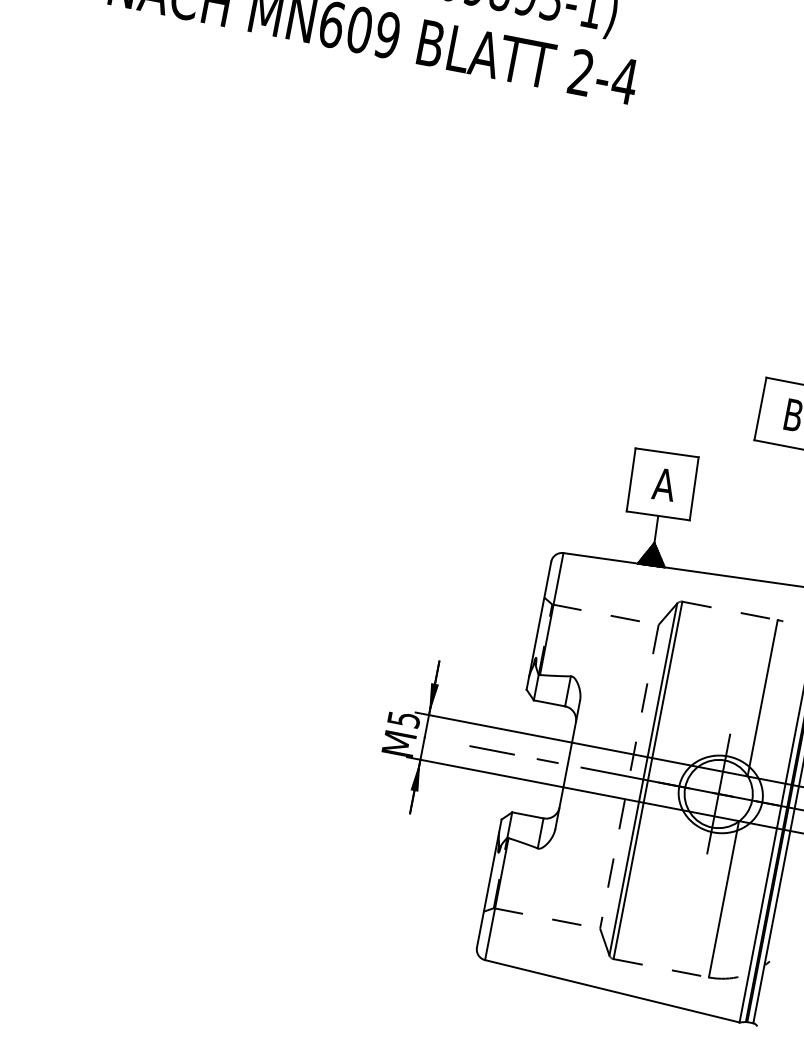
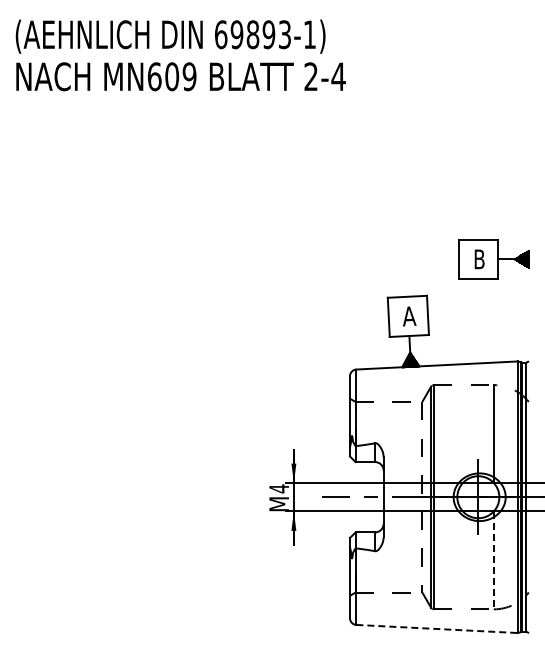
text: (404, 719) -> (279, 488), 5 -> 4
line: (723, 899) -> (493, 560), solid -> dashed
line: (611, 990) -> (436, 628), solid -> dashed

